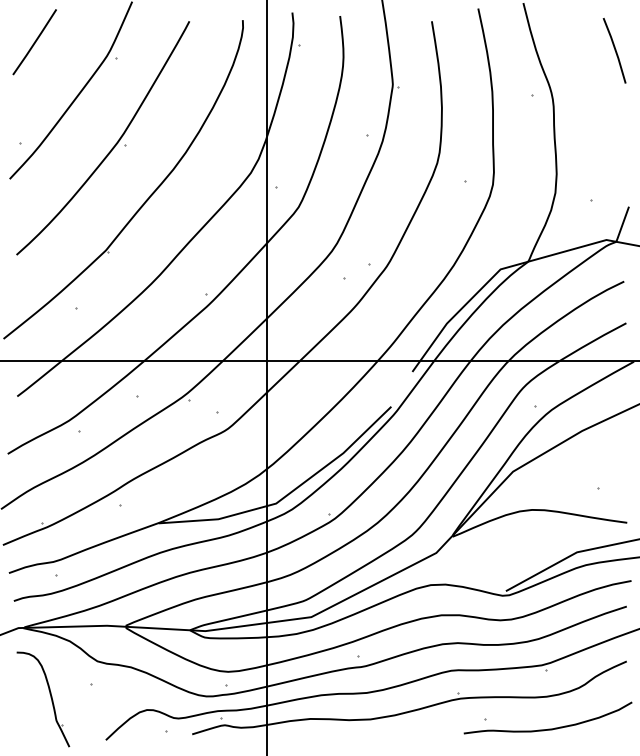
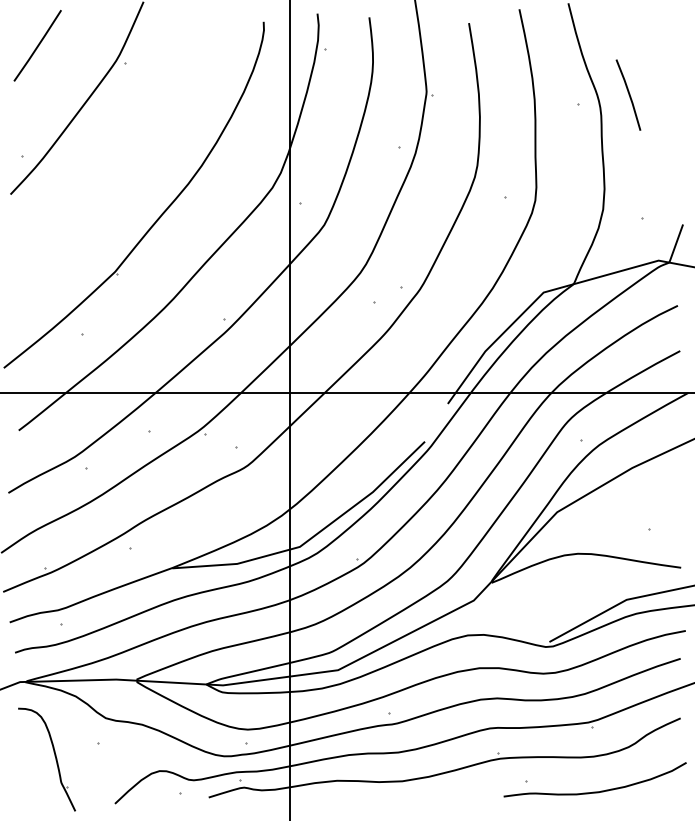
line: (614, 50) -> (628, 94), moved
part: (112, 146) -> (122, 159), removed

